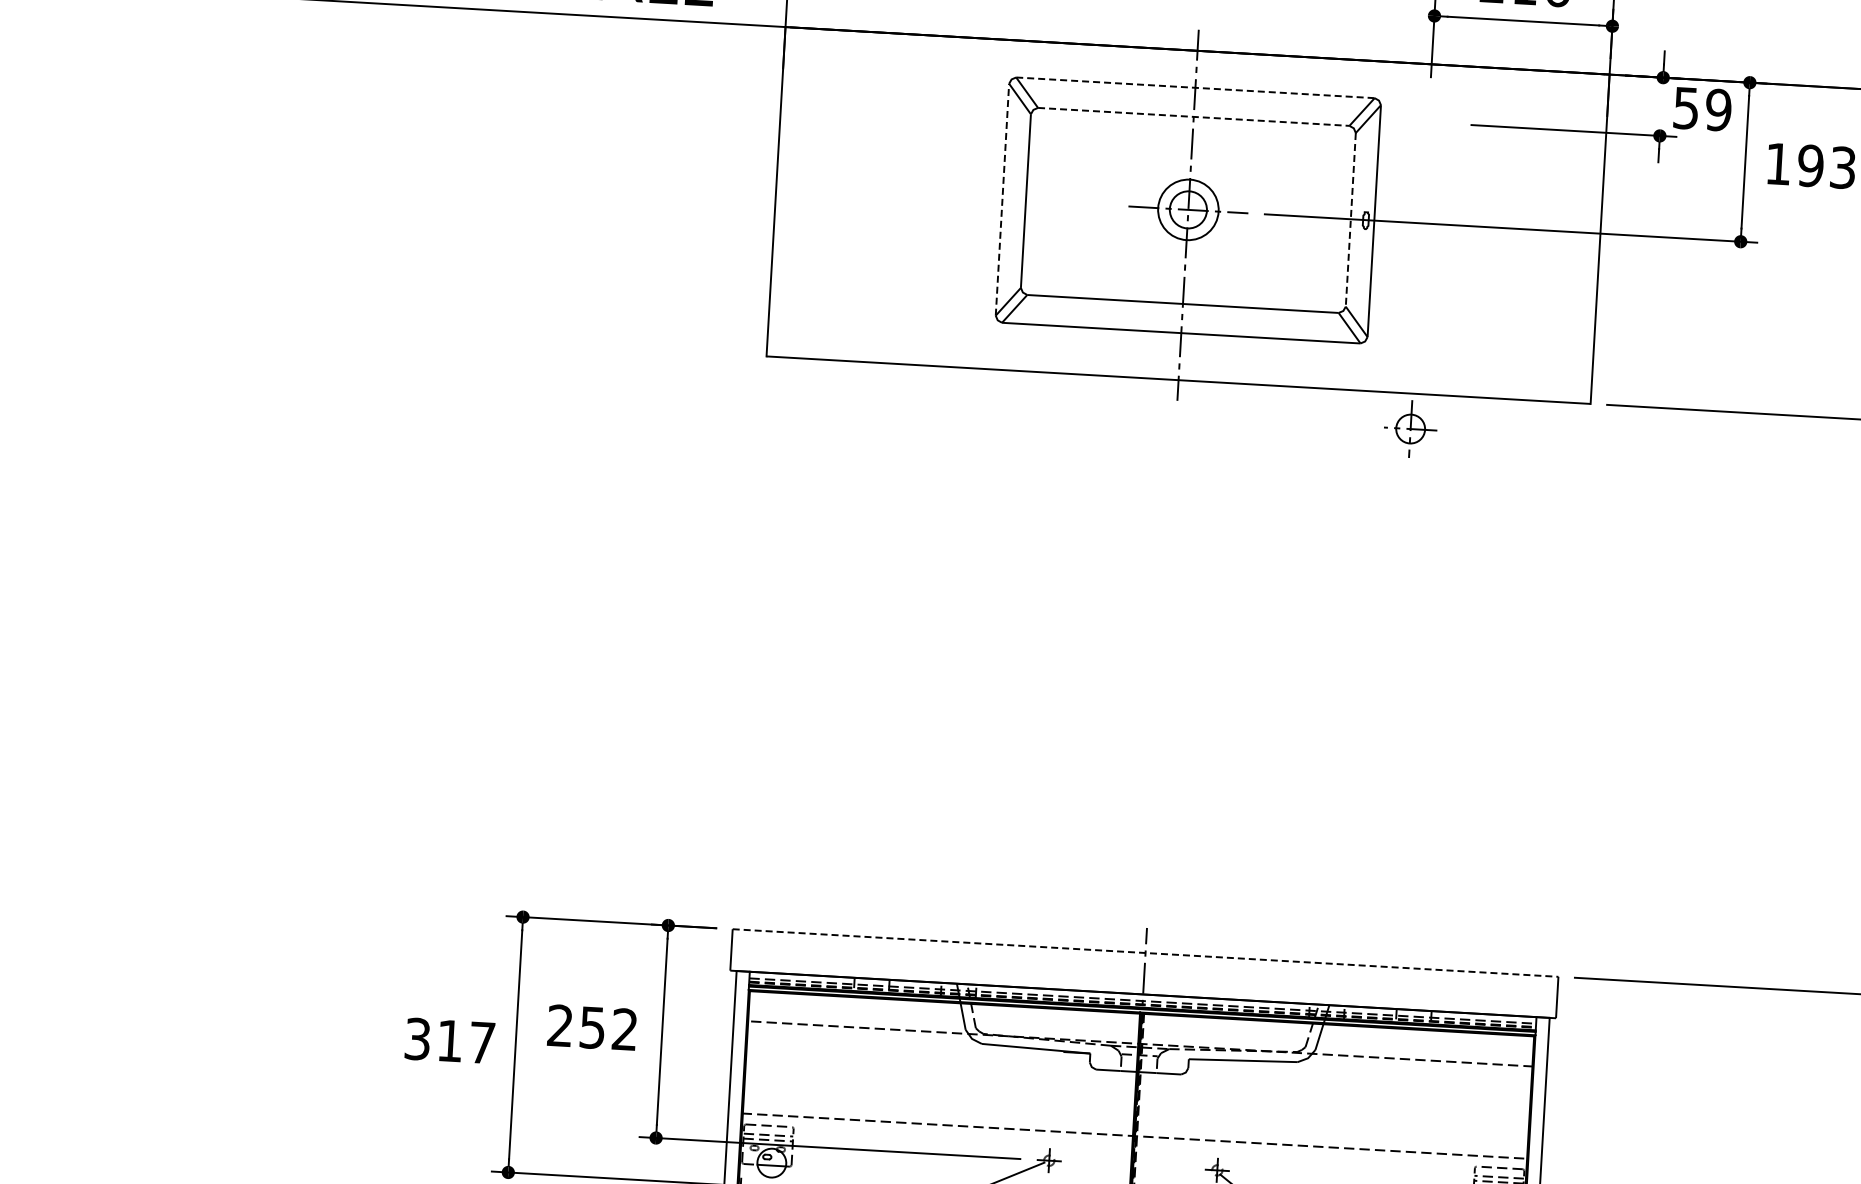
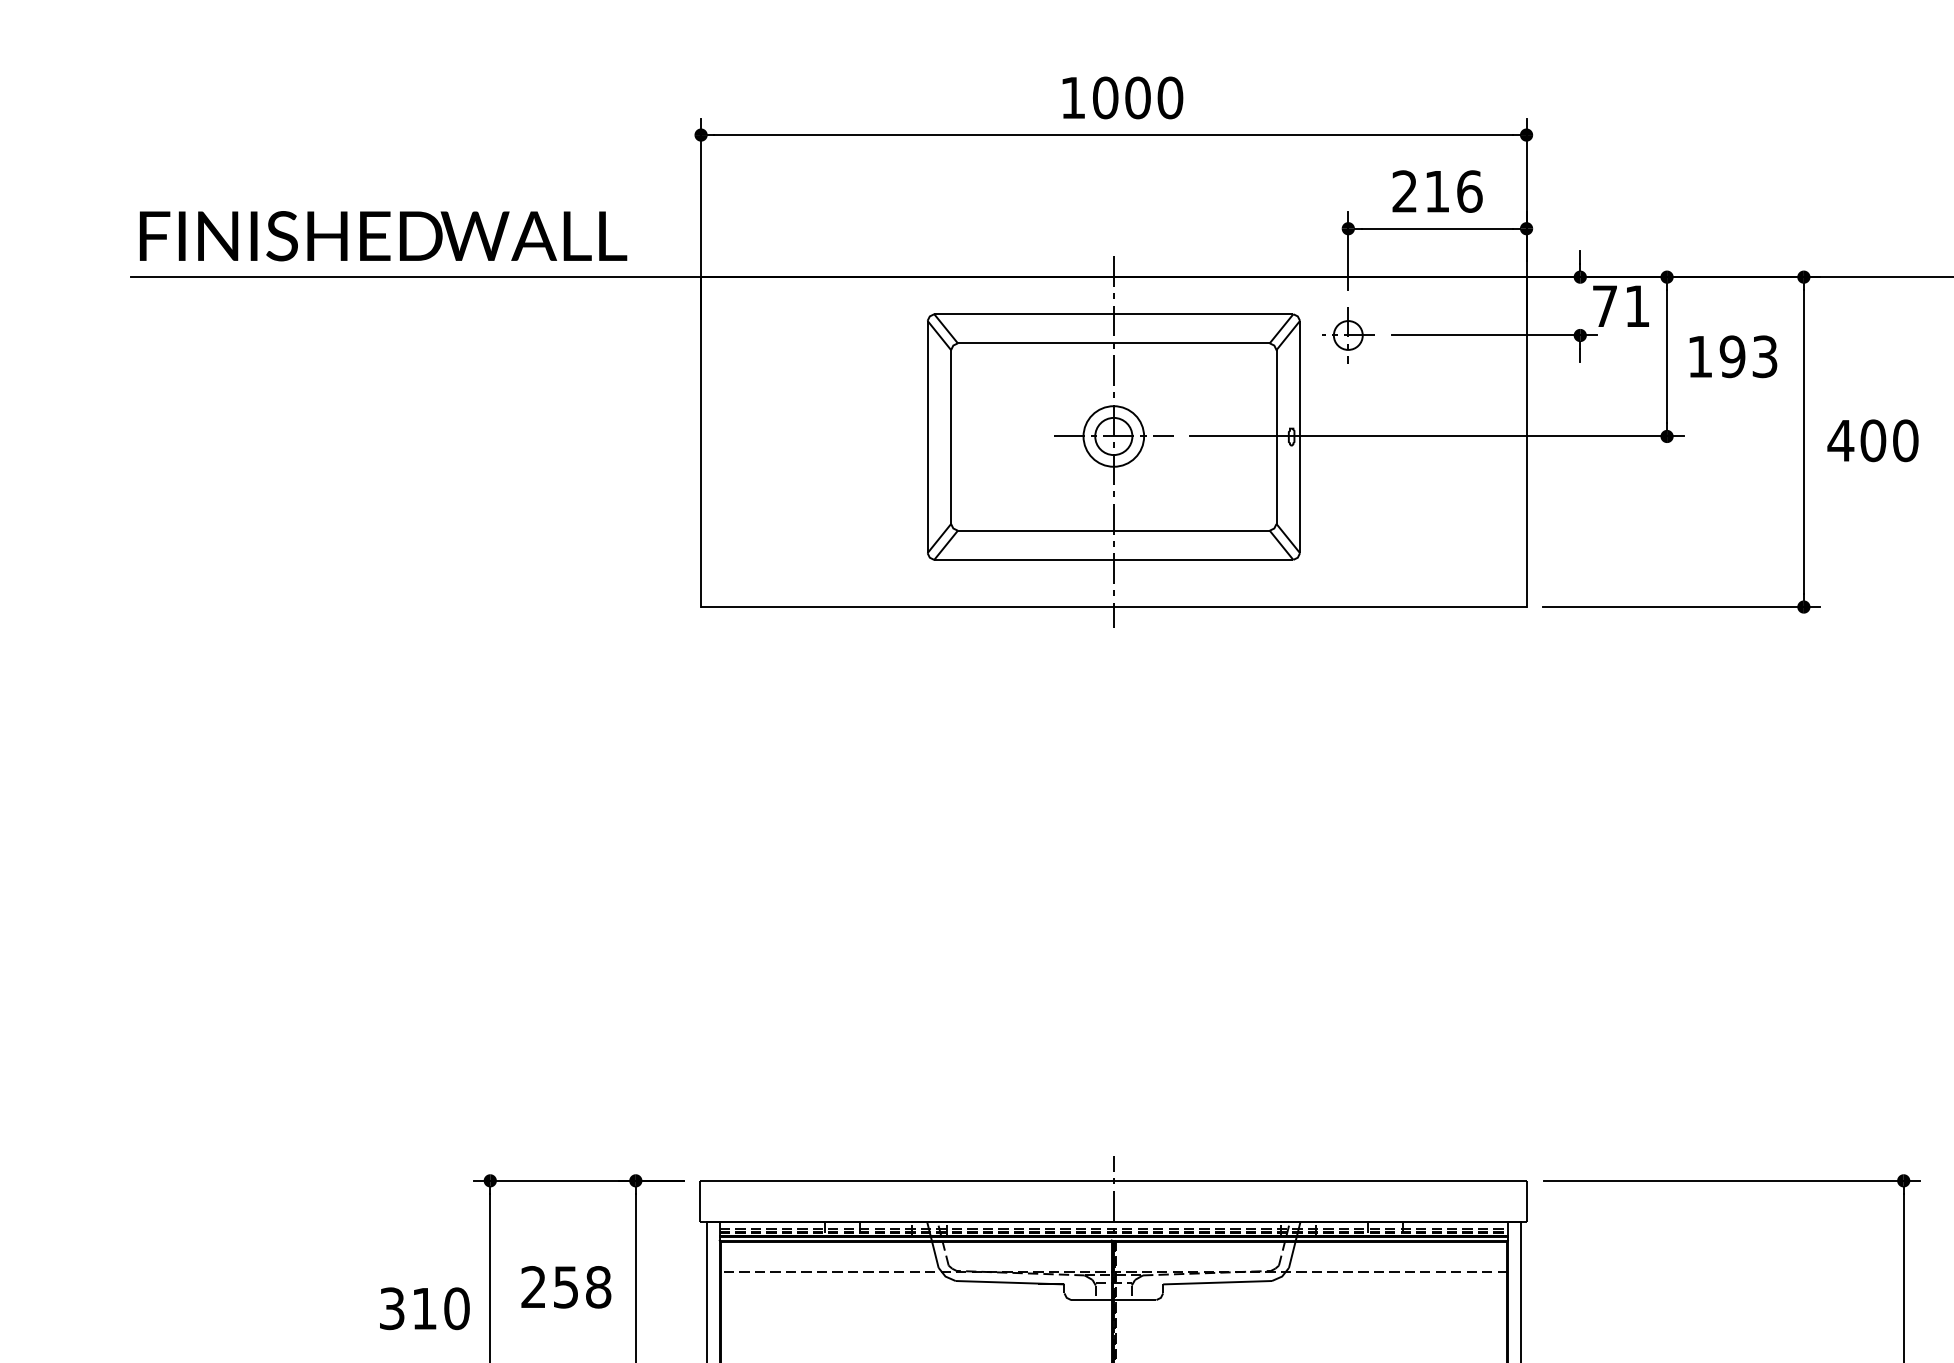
line: (1195, 88) -> (1113, 314), dashed -> solid
text: (1702, 109) -> (1621, 306), 59 -> 71
line: (1193, 117) -> (1113, 343), dashed -> solid
line: (1002, 199) -> (927, 436), dashed -> solid
line: (1350, 220) -> (1276, 437), dashed -> solid
part: (1410, 429) -> (1348, 335), moved
line: (1145, 952) -> (1113, 1180), dashed -> solid
text: (624, 1029) -> (598, 1287), 252 -> 258
text: (481, 1042) -> (456, 1308), 317 -> 310

